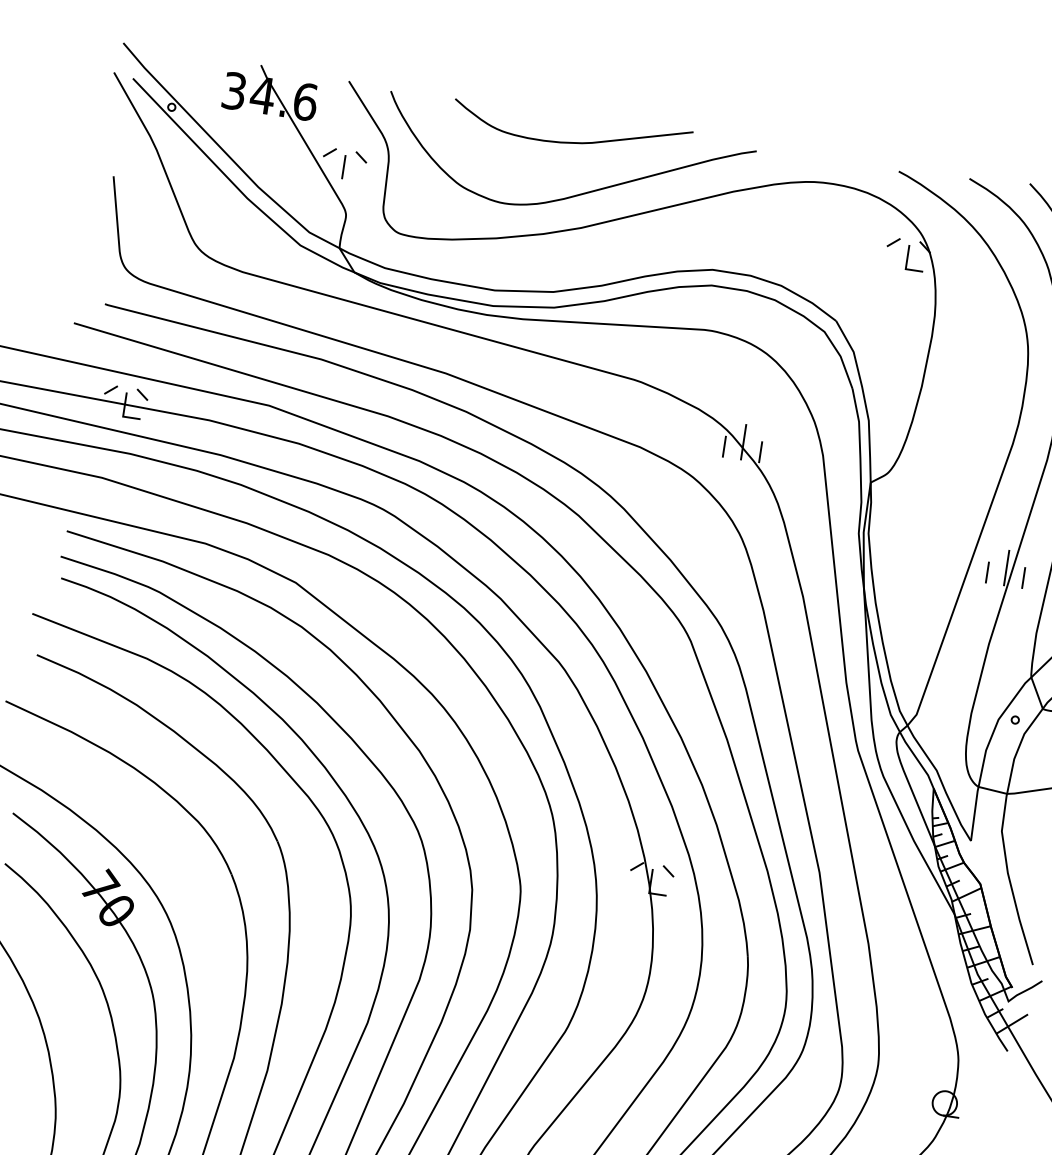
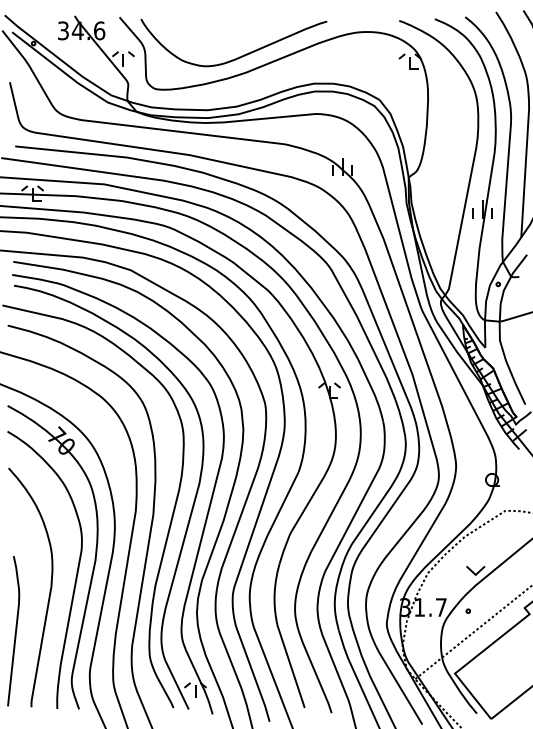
curve: (569, 141) -> (233, 30), removed

